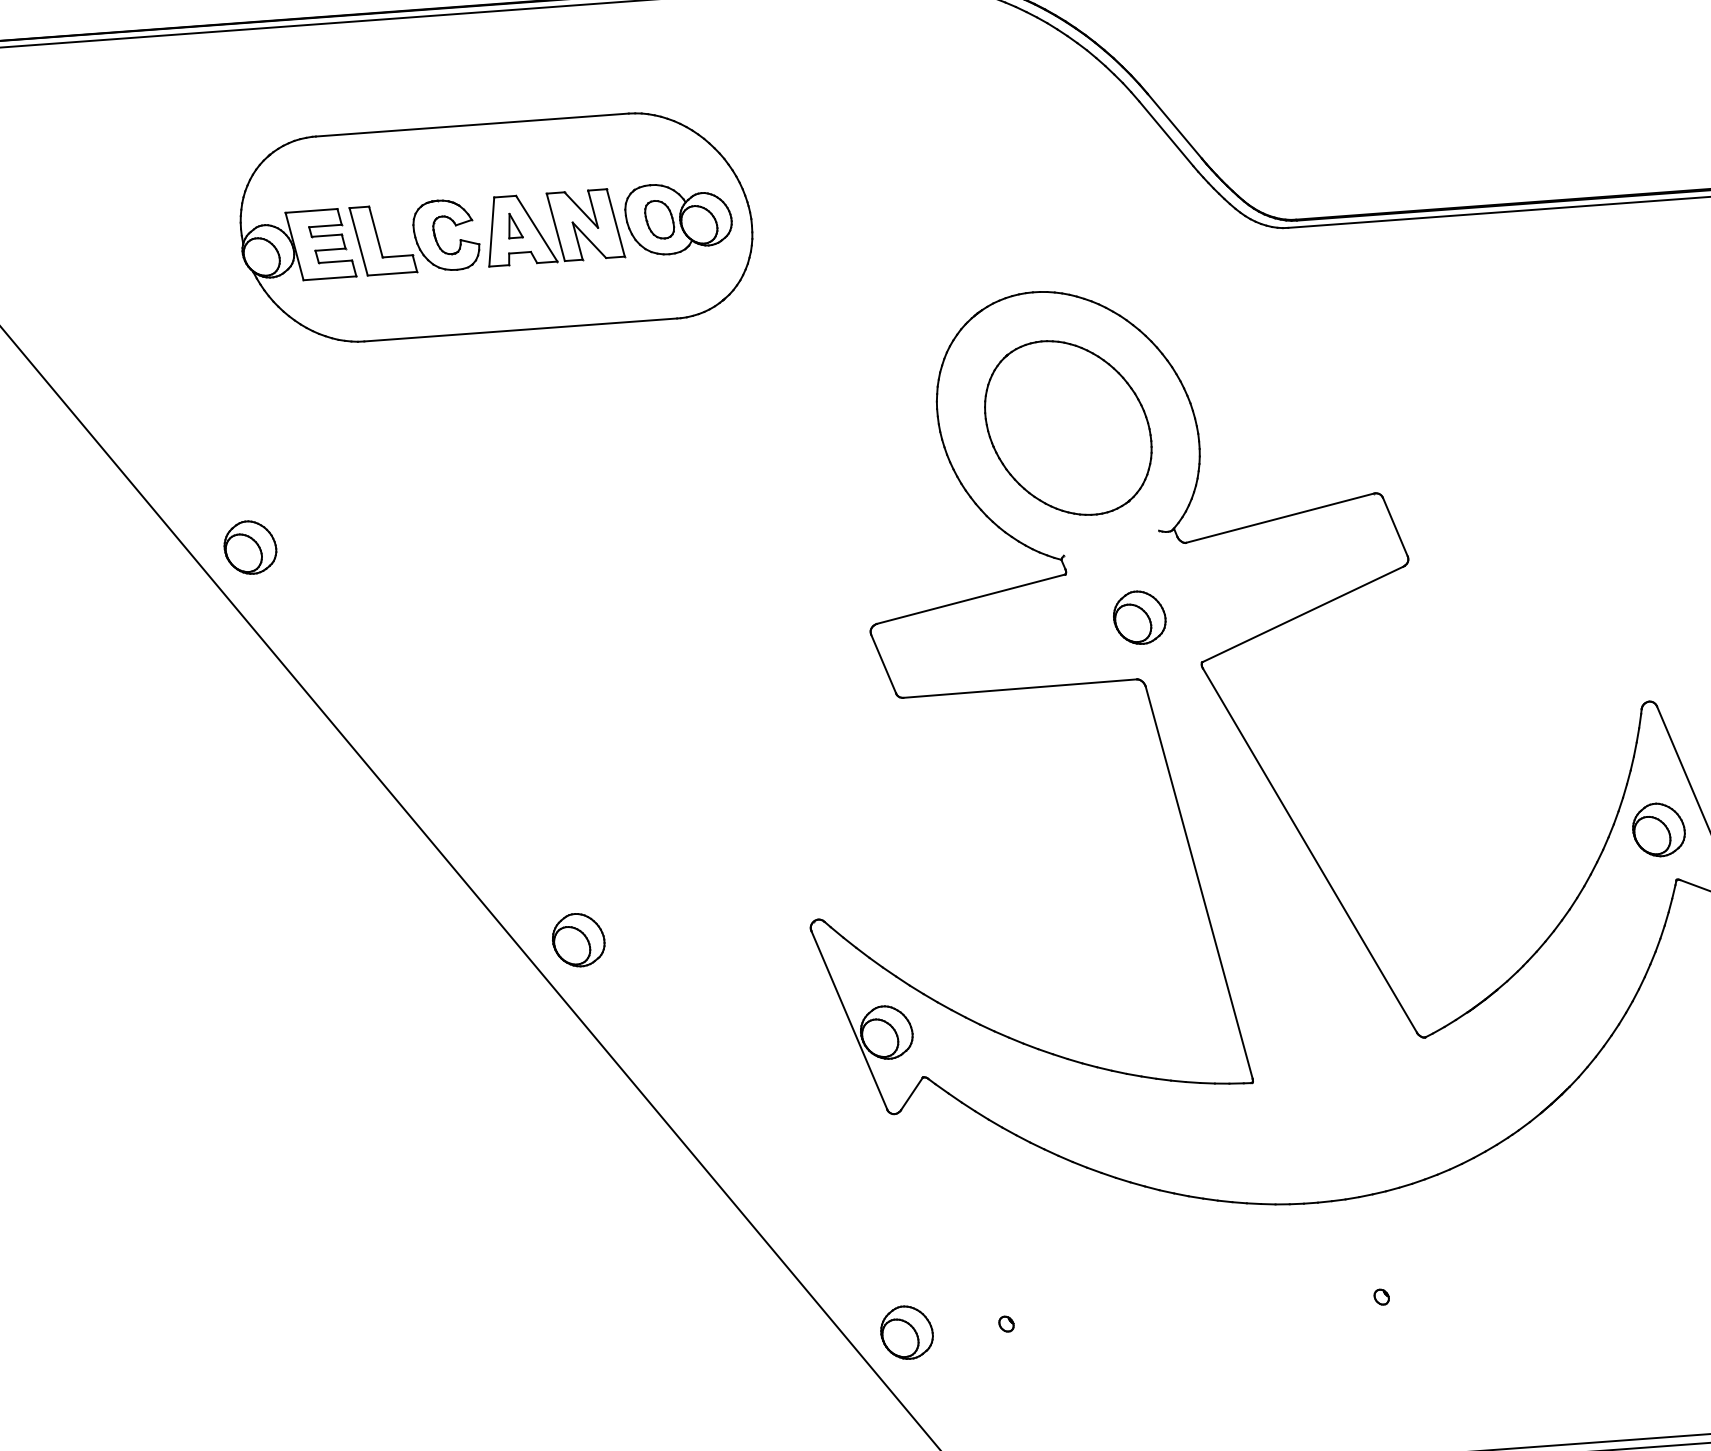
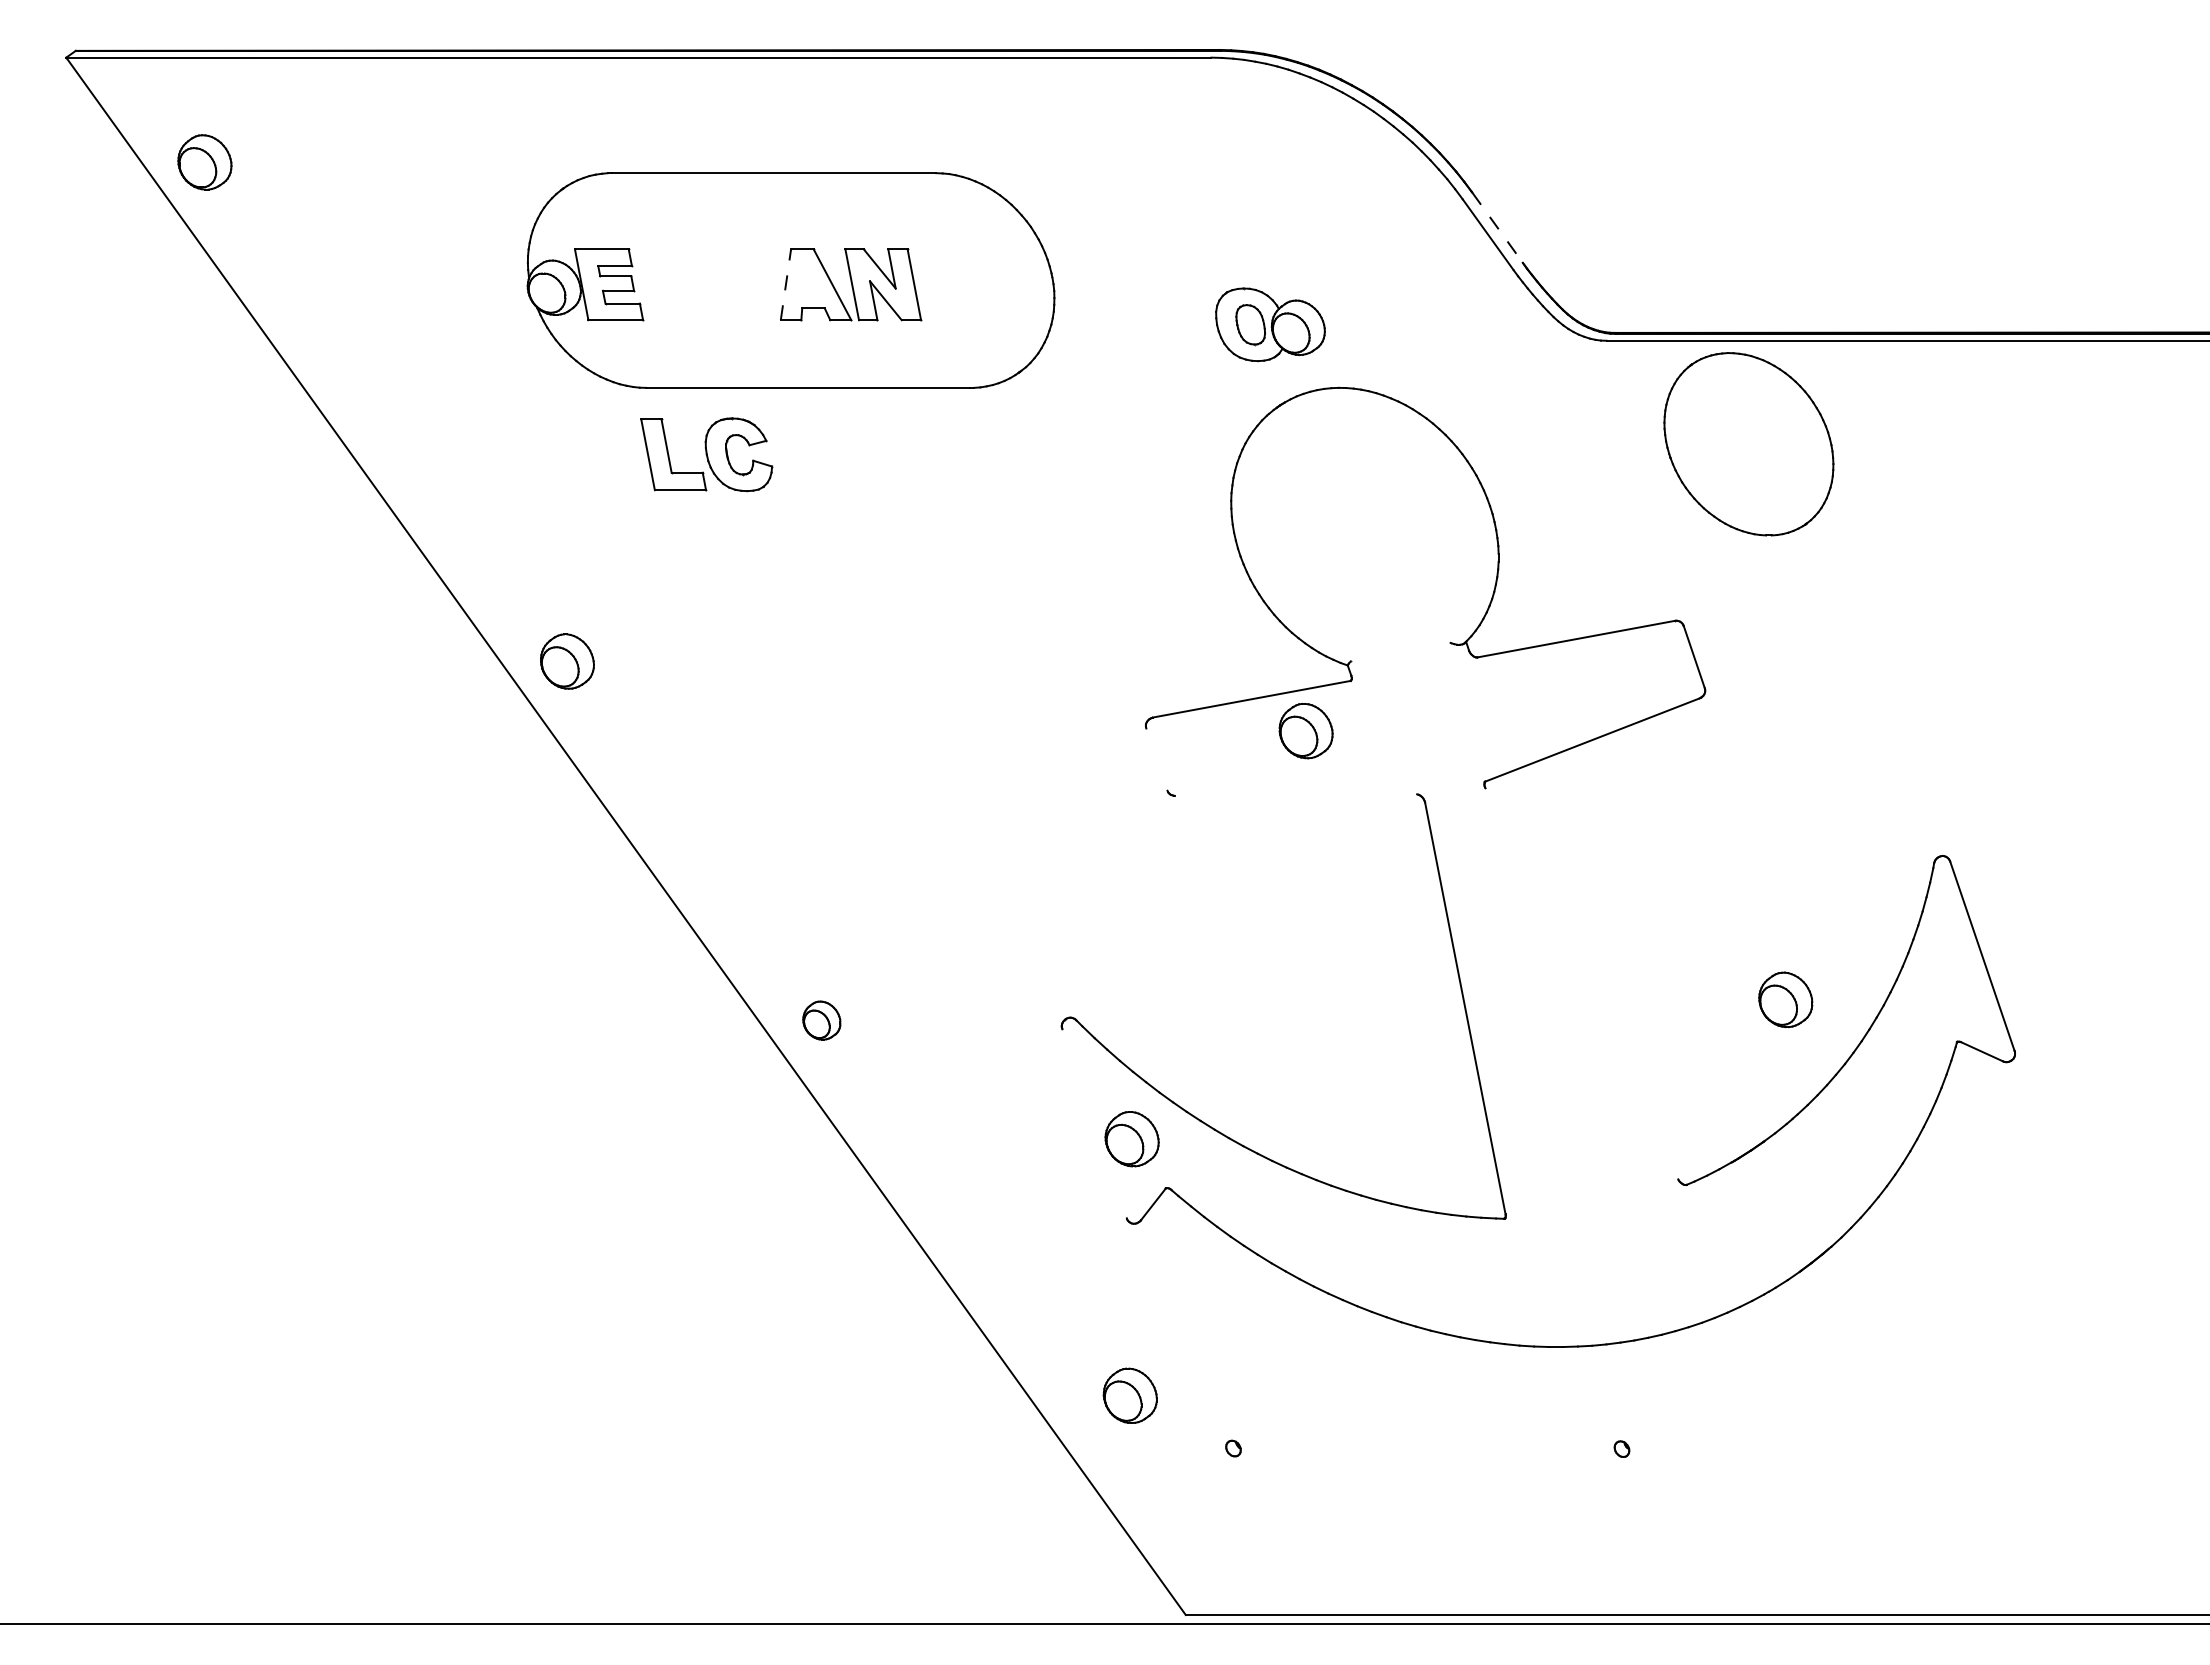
line: (1174, 126) -> (1497, 227), solid -> dashed
part: (678, 218) -> (1270, 324), moved
part: (515, 226) -> (810, 280), removed
line: (491, 231) -> (785, 284), solid -> dashed
part: (415, 237) -> (706, 454), moved
part: (1067, 428) -> (1748, 444), moved
part: (250, 547) -> (567, 661), moved
part: (1139, 618) -> (1305, 731), moved
line: (883, 664) -> (1156, 759), removed
line: (1020, 688) -> (1295, 794), removed
part: (1658, 829) -> (1785, 999), moved
line: (1309, 850) -> (1581, 983), removed
part: (578, 939) -> (821, 1020), size x0.7
line: (849, 1020) -> (1094, 1123), removed
part: (906, 1332) -> (1129, 1395), moved

